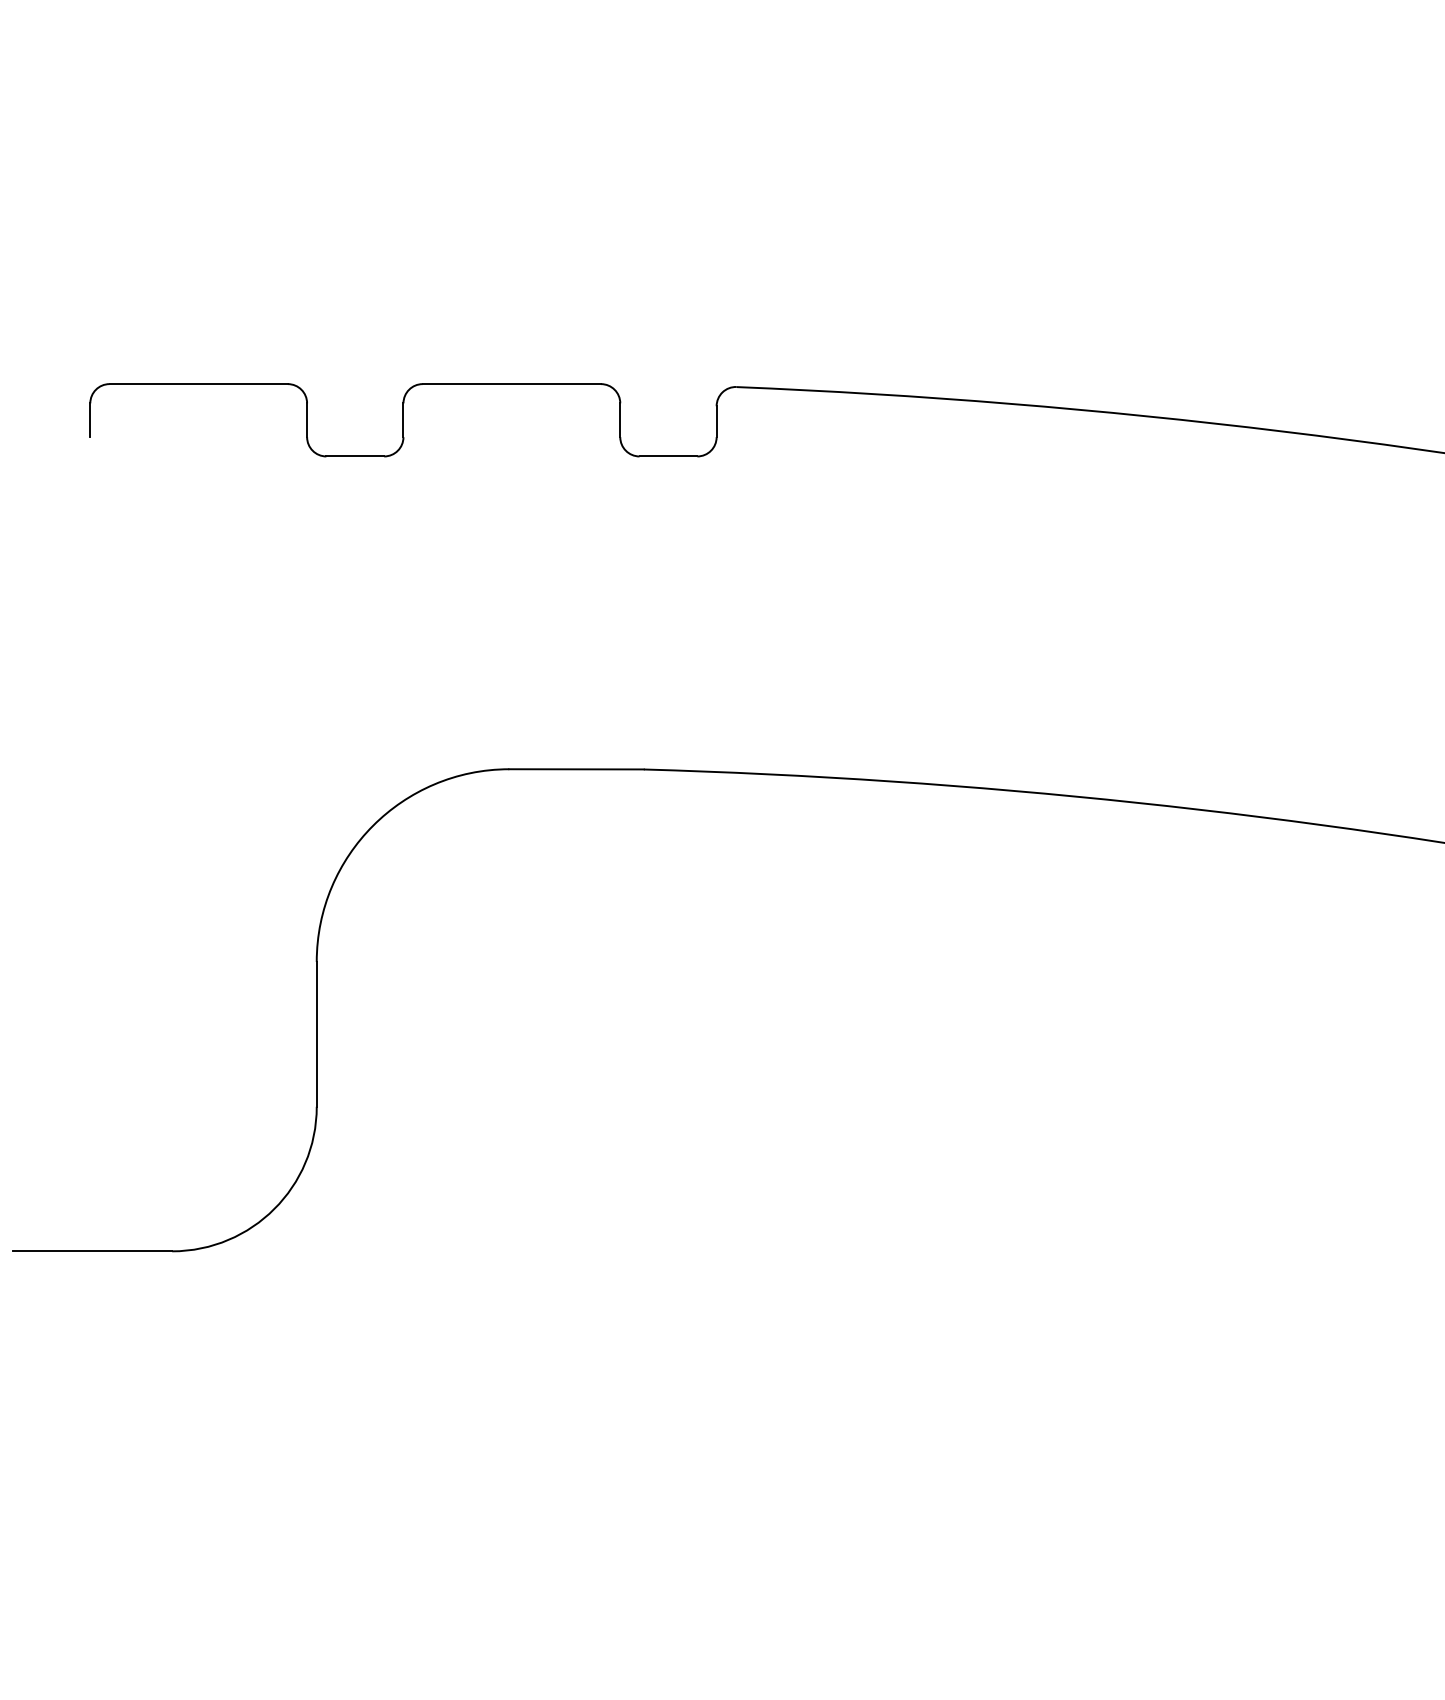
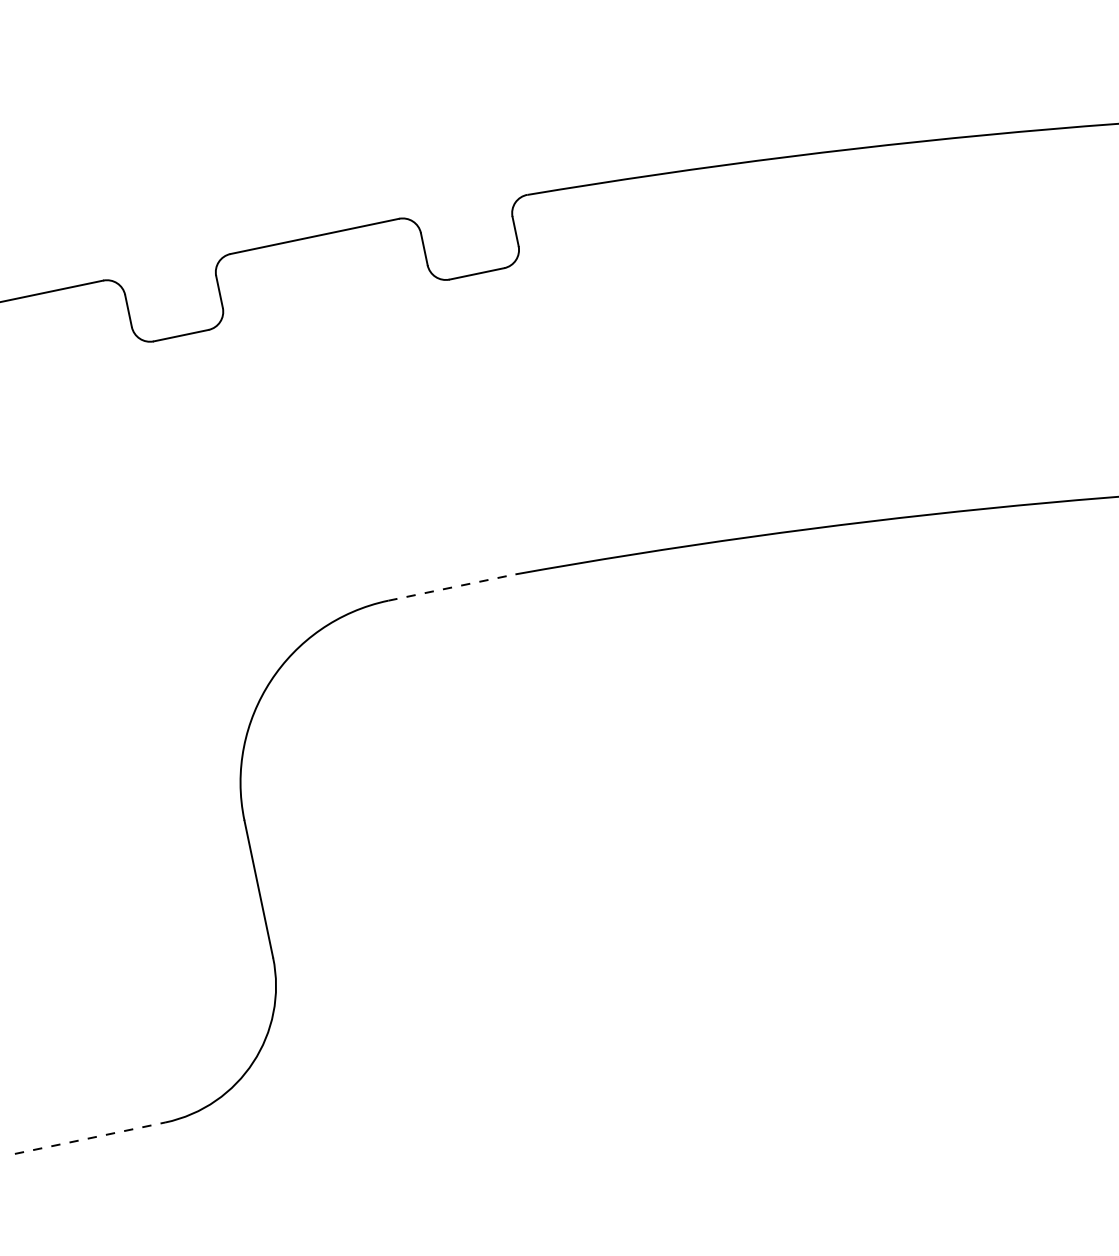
line: (577, 769) -> (452, 587), solid -> dashed
line: (93, 1251) -> (90, 1138), solid -> dashed

